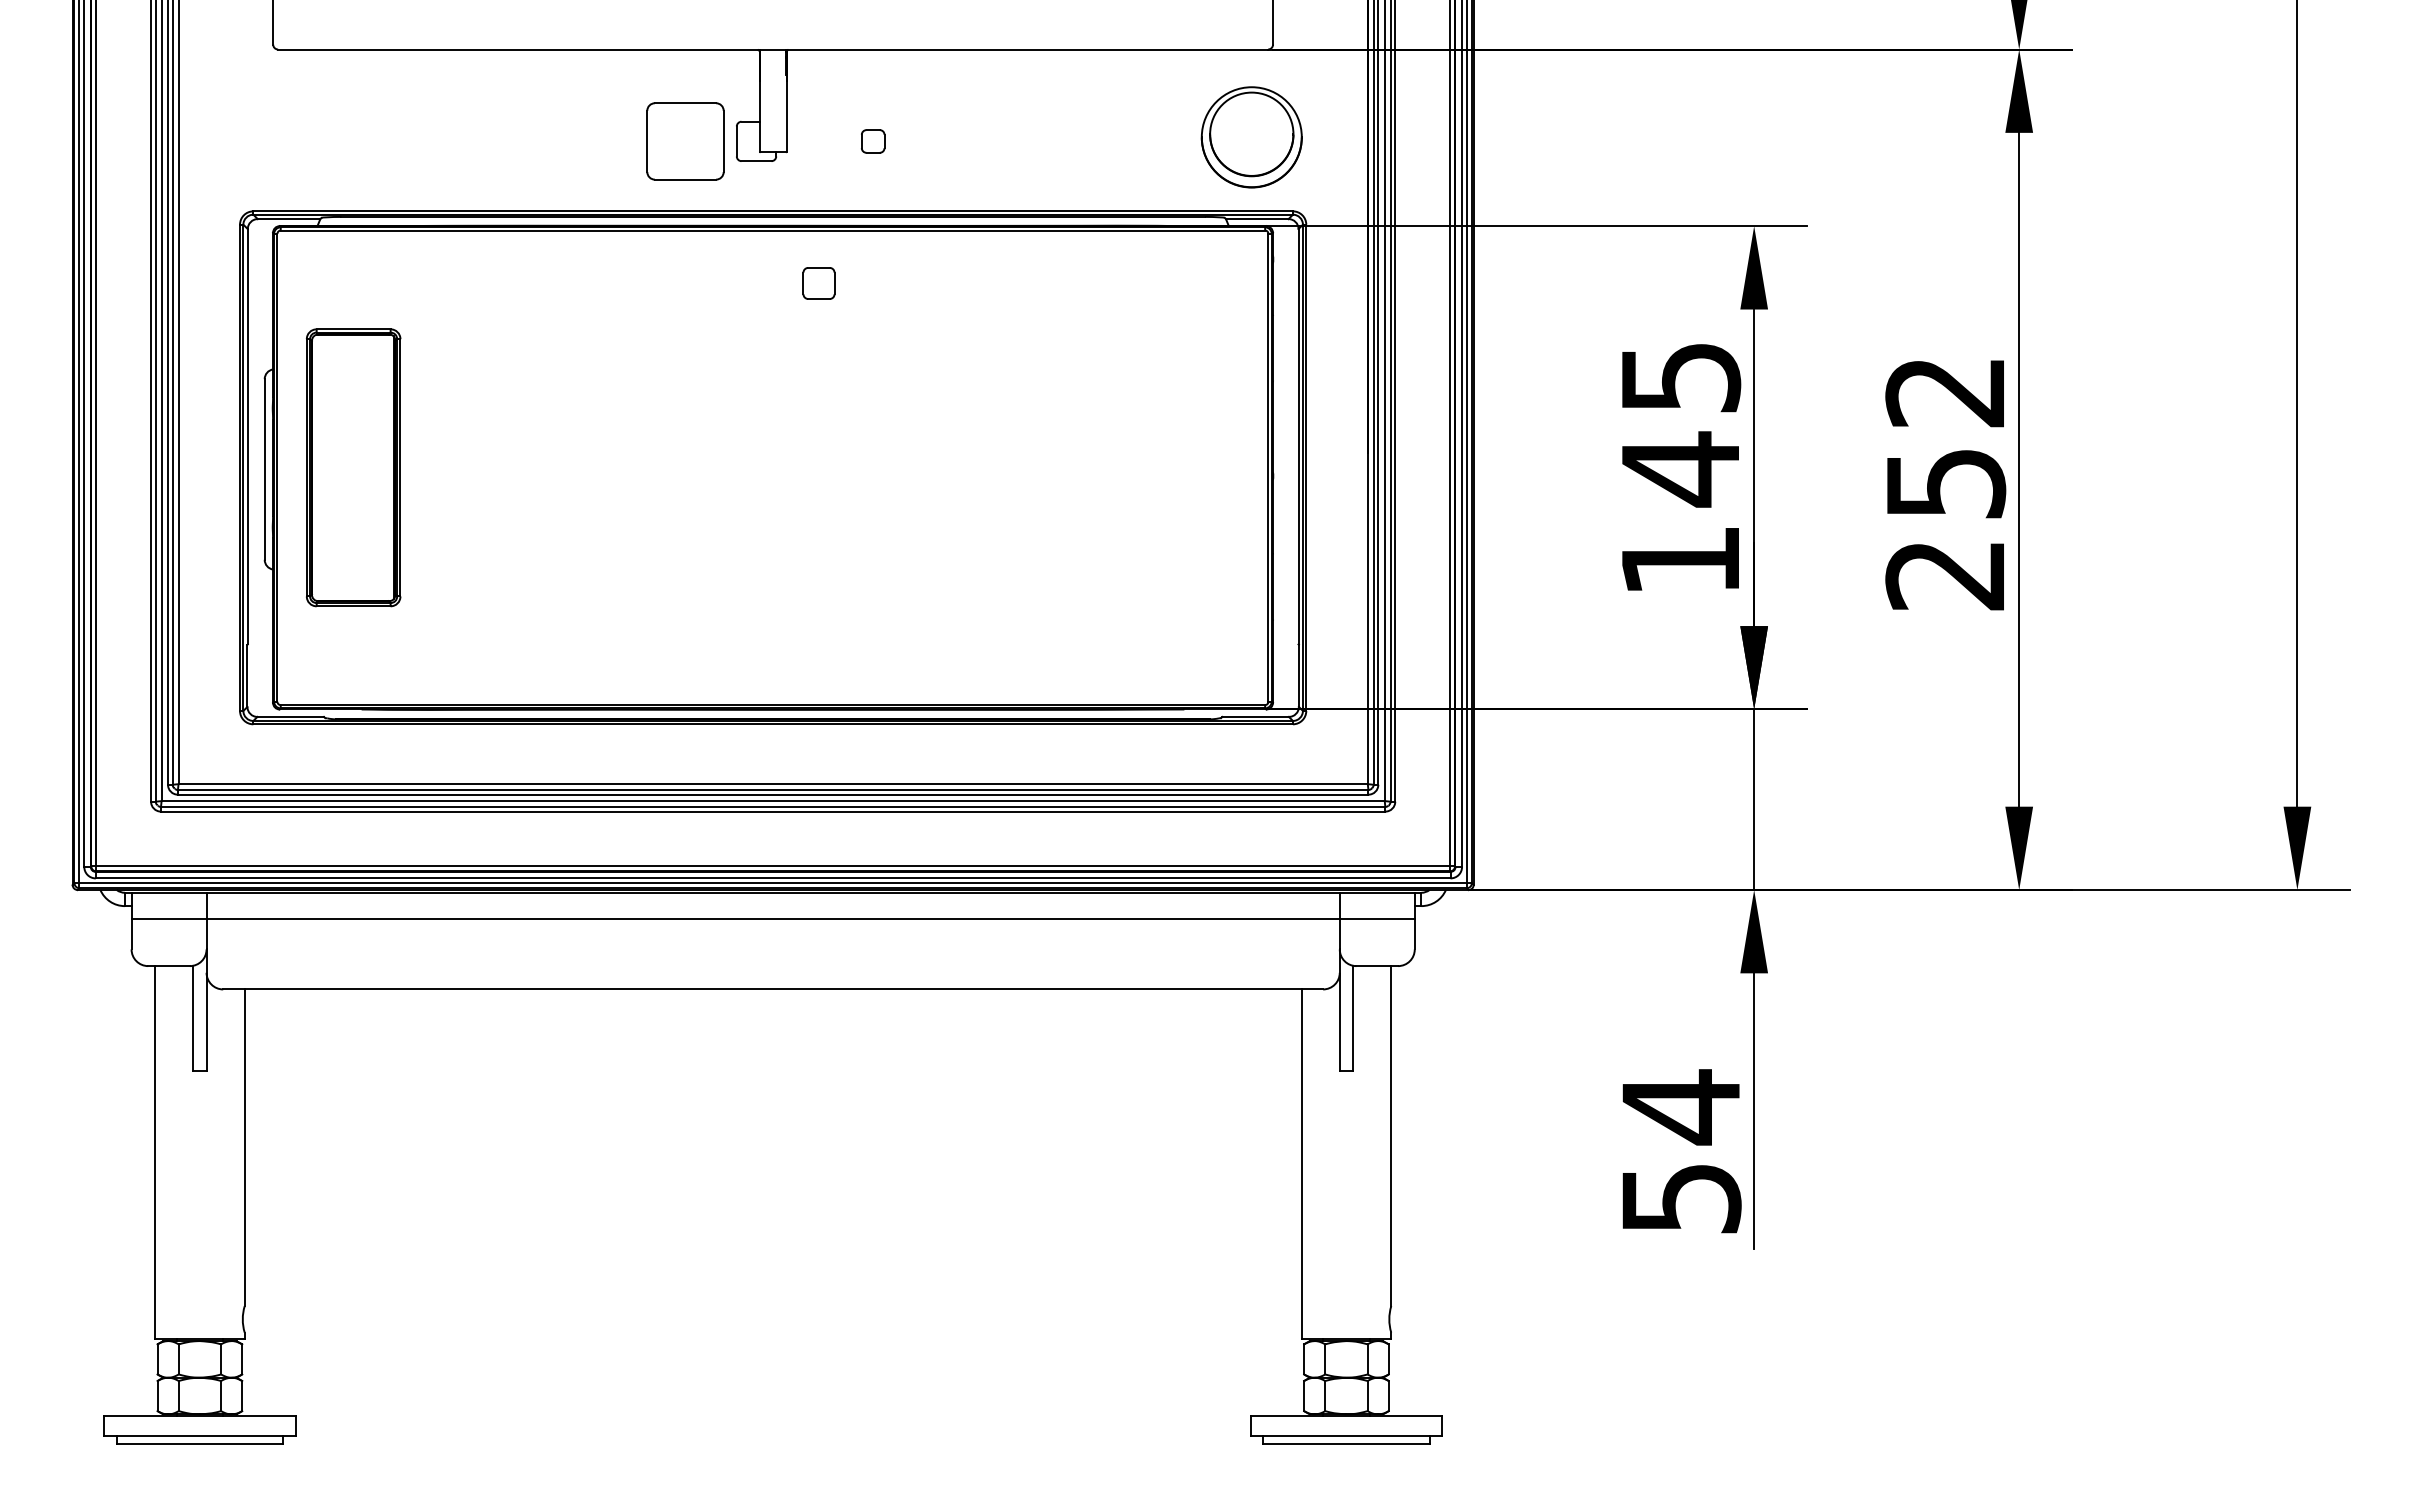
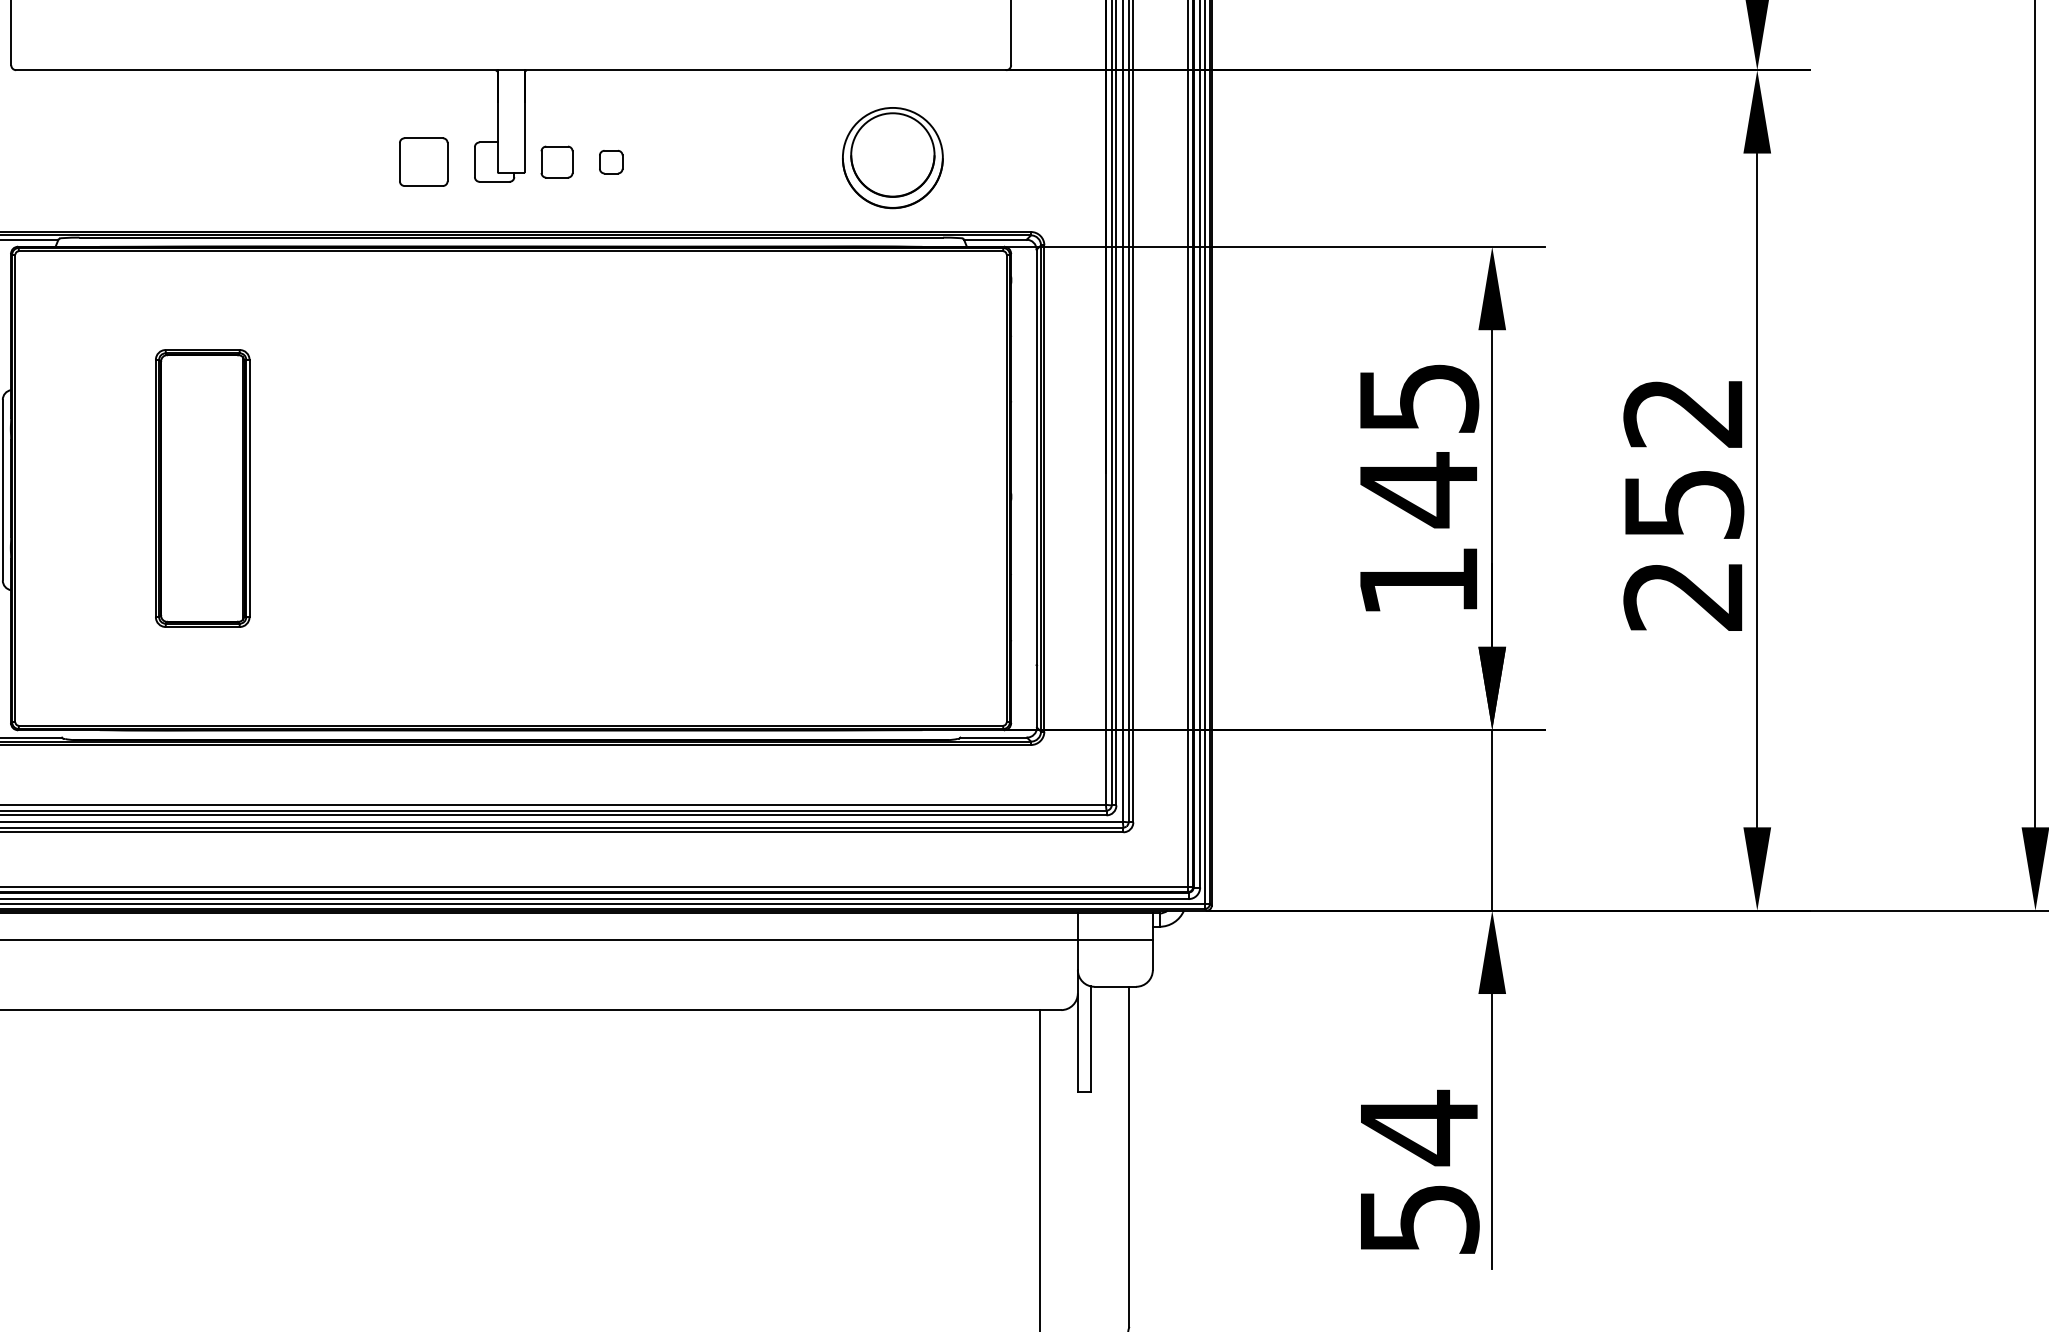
part: (1251, 137) -> (892, 158), moved
part: (685, 141) -> (423, 162), size x0.62
part: (818, 283) -> (556, 162), moved
part: (353, 467) -> (202, 488), moved

